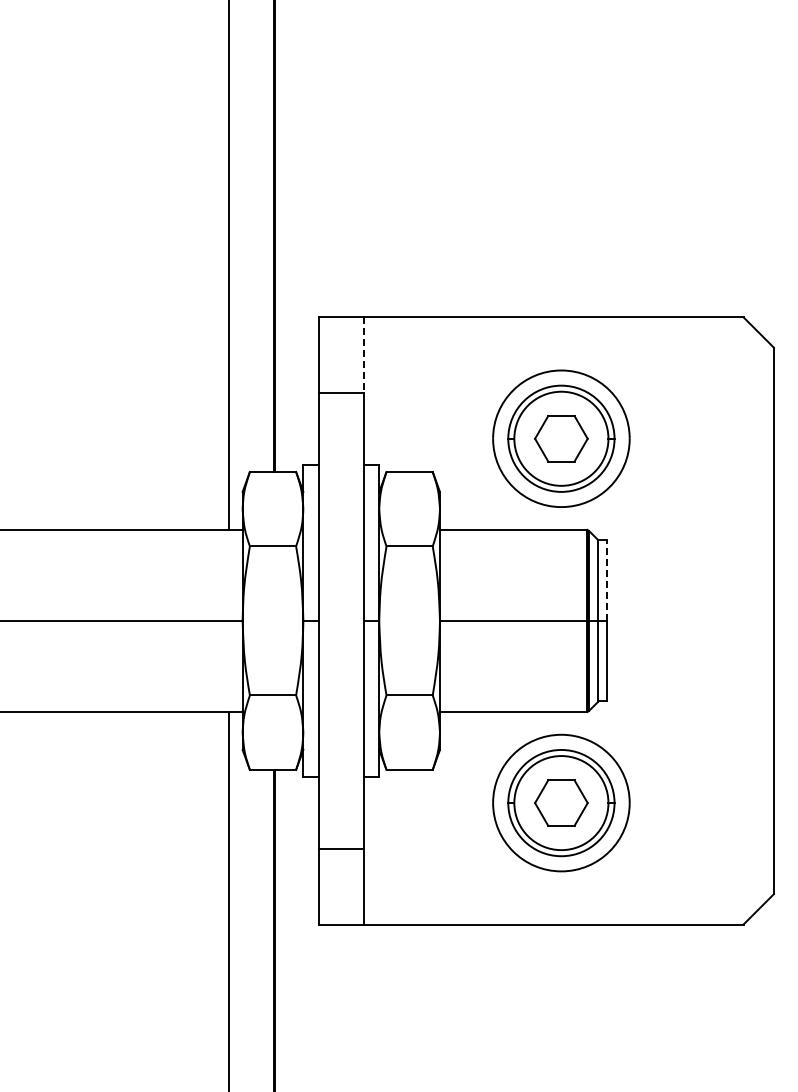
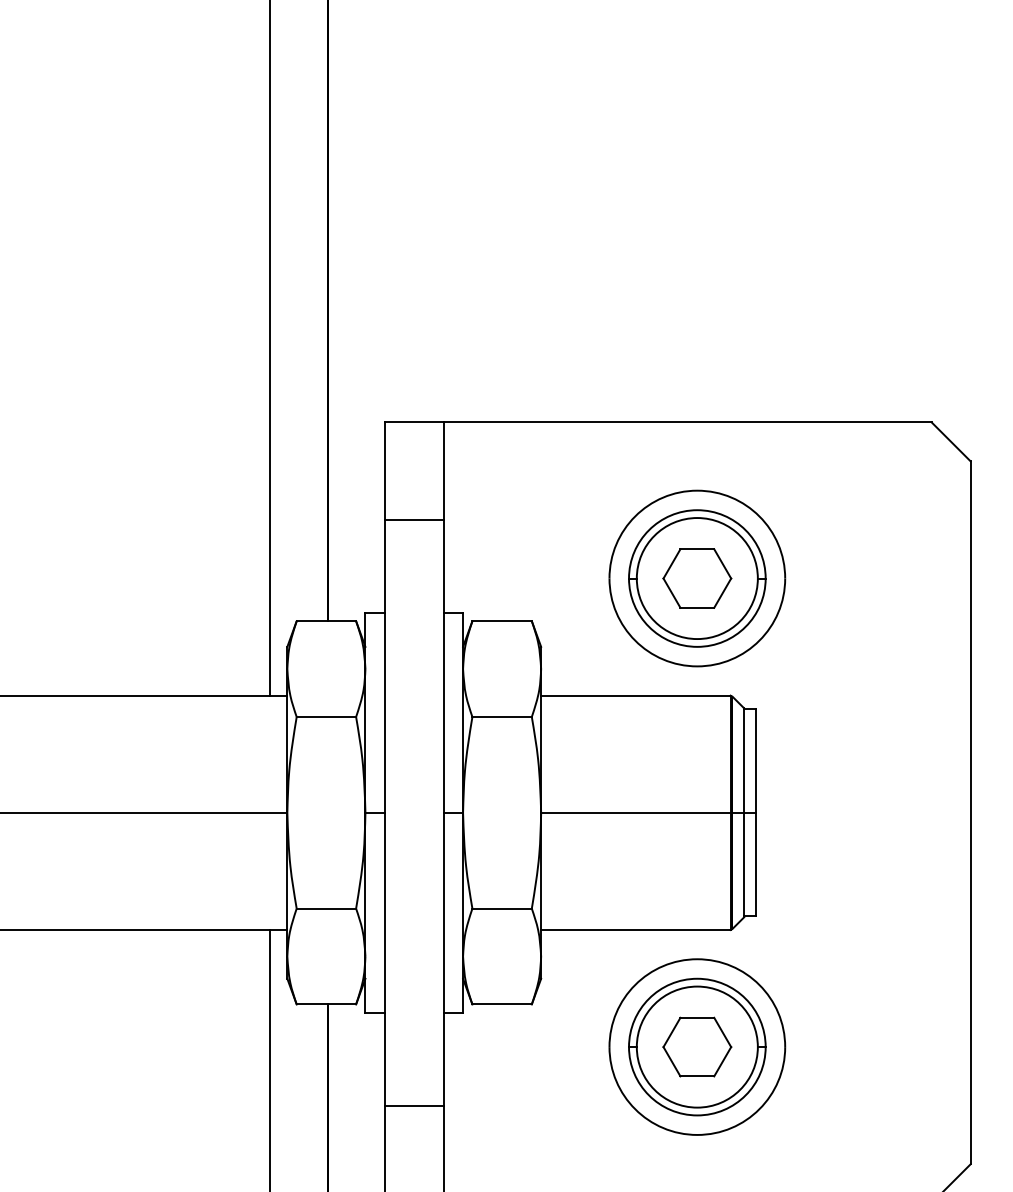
line: (364, 355) -> (444, 471), dashed -> solid
line: (606, 580) -> (755, 760), dashed -> solid

